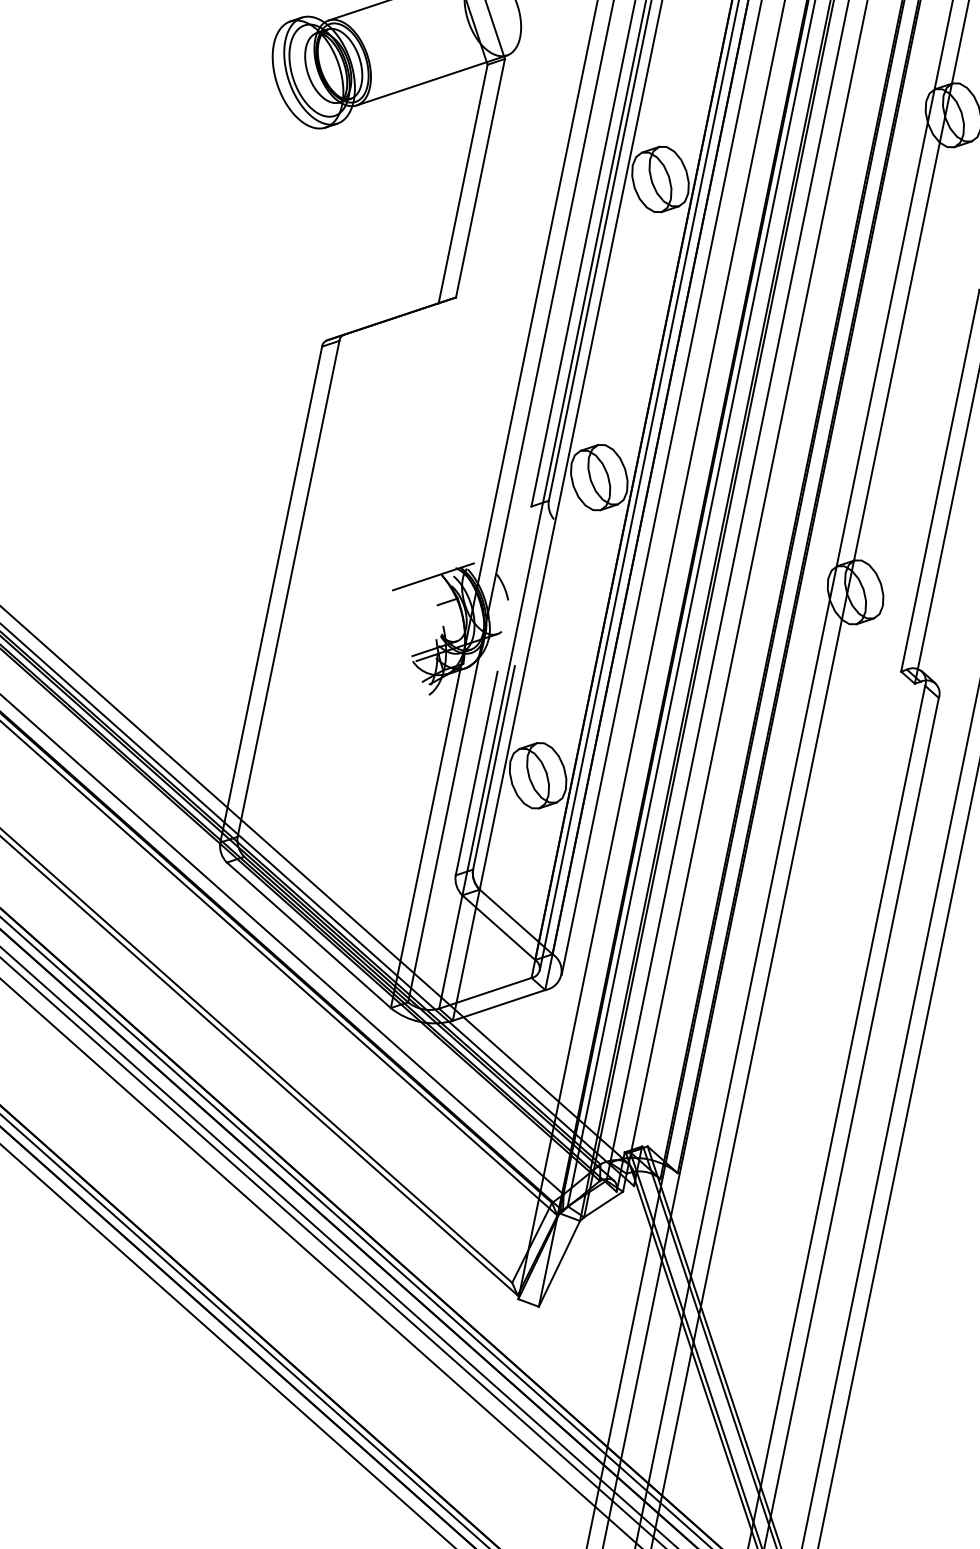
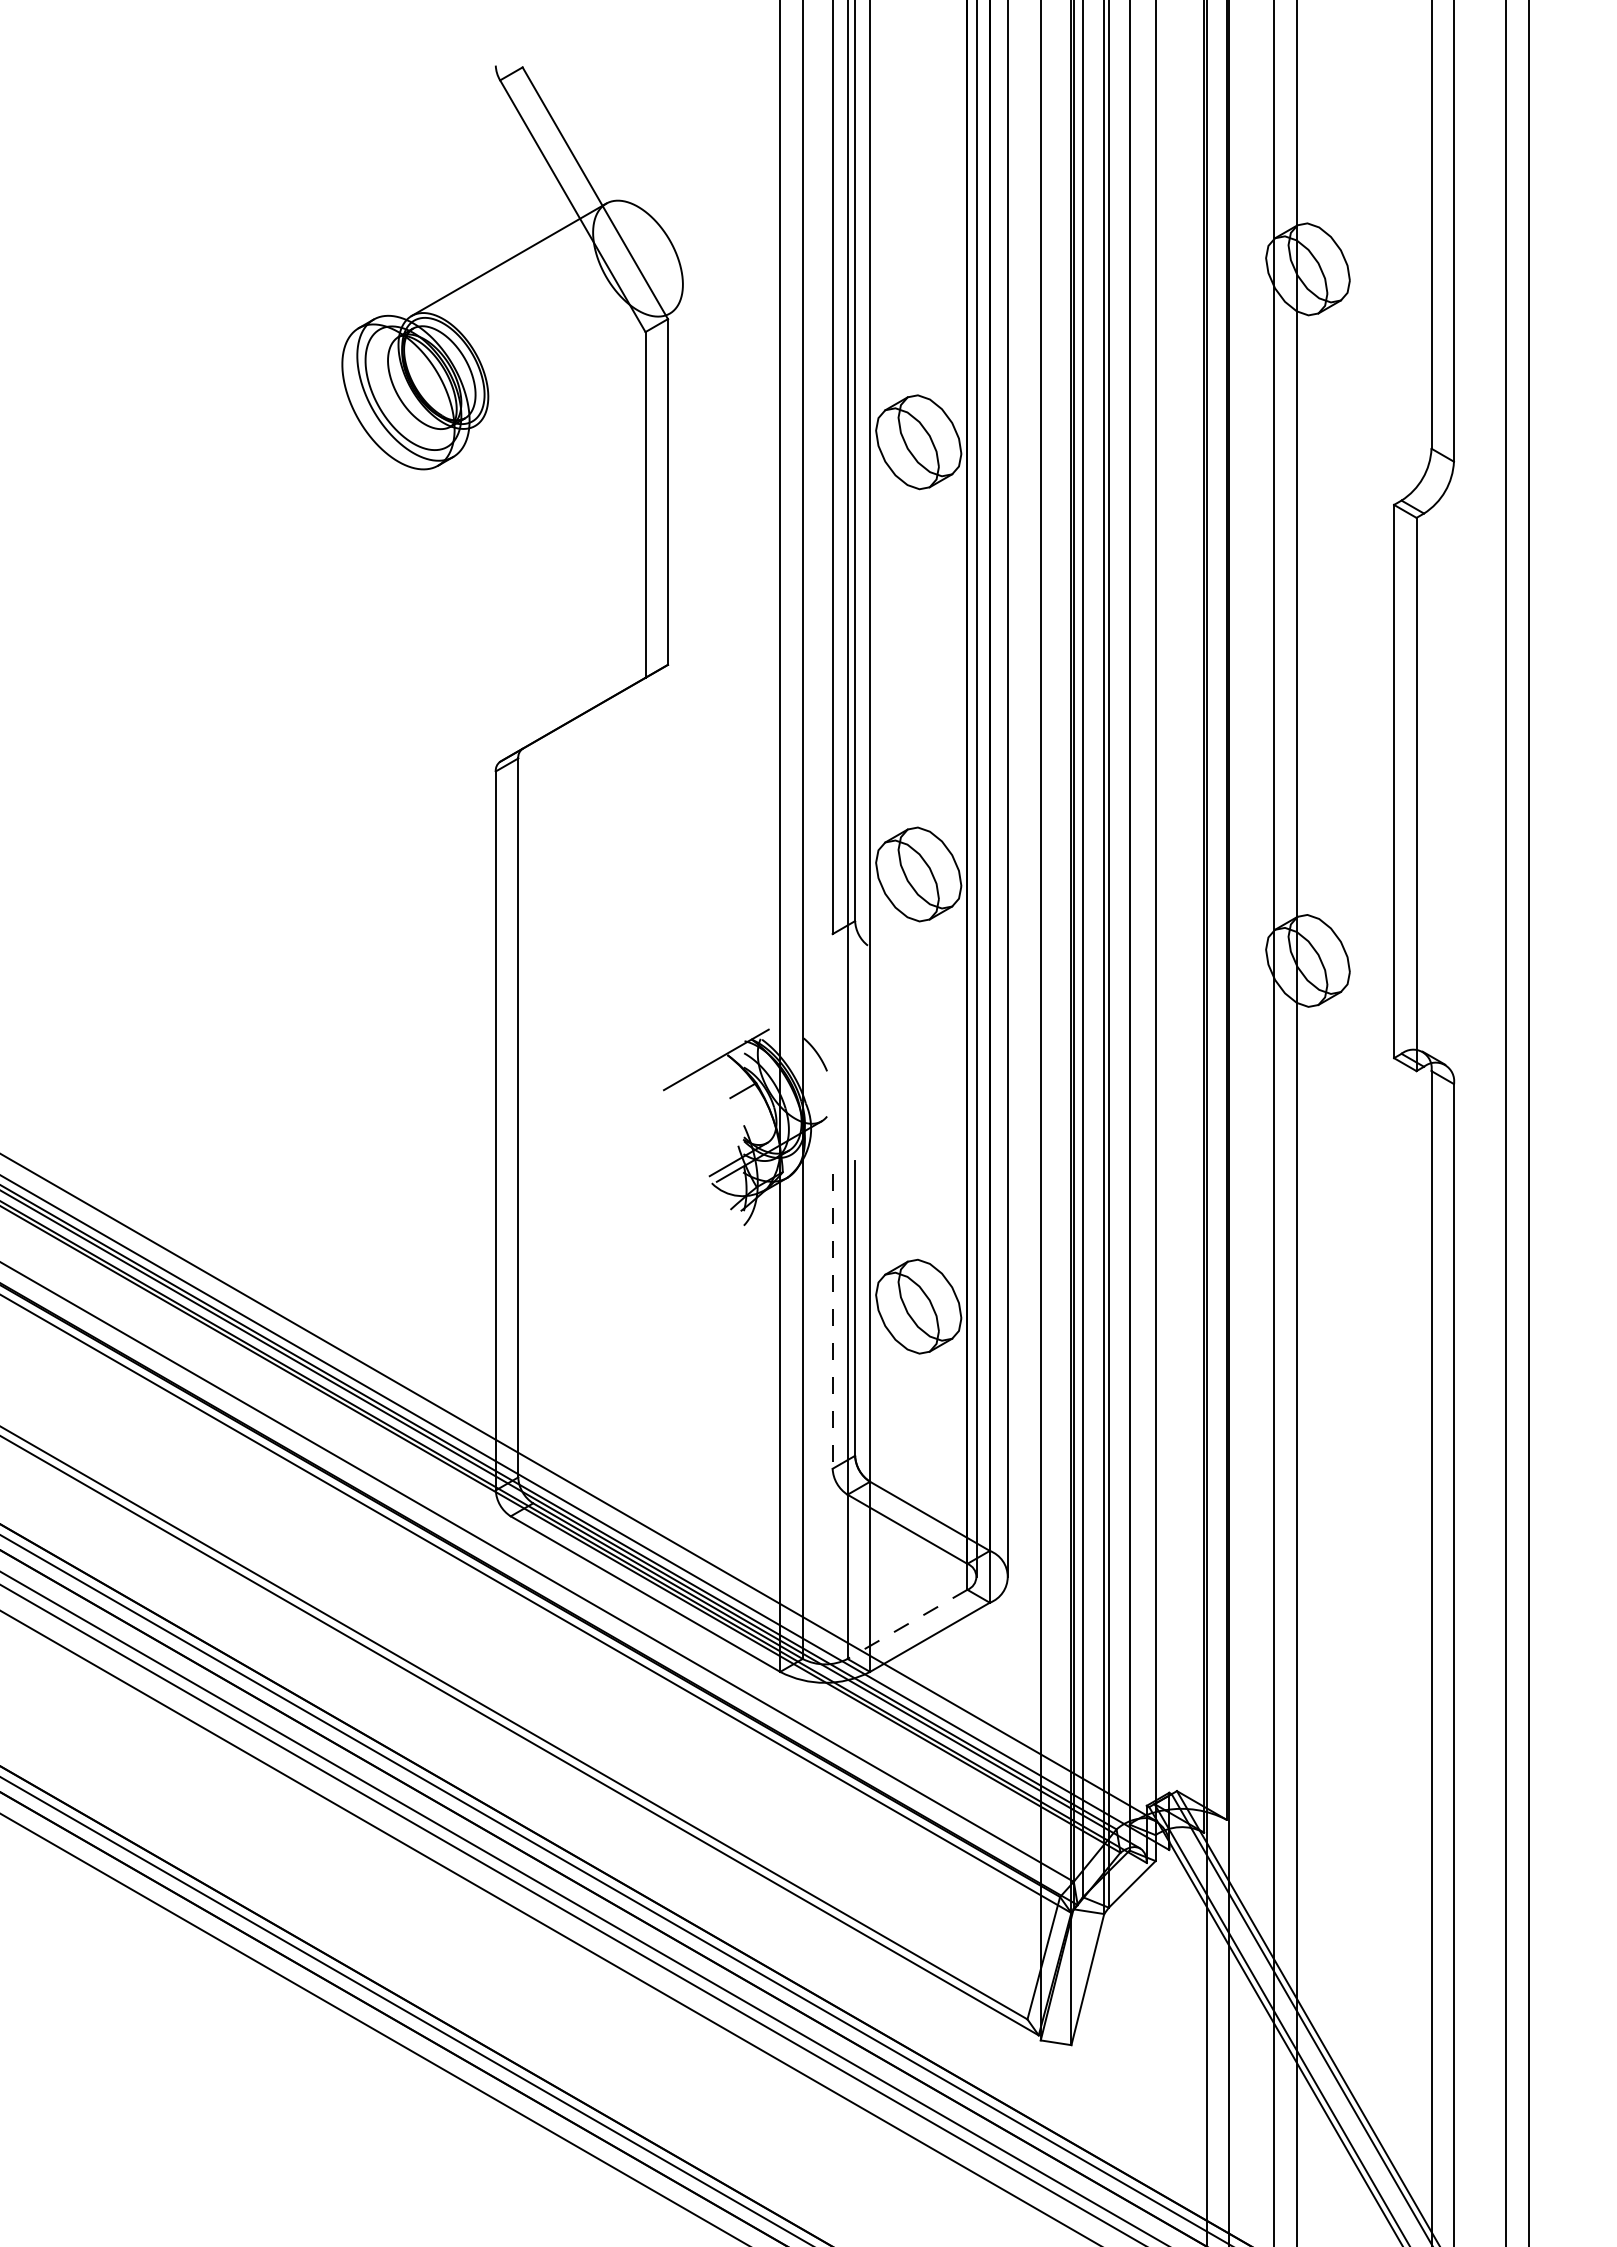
line: (431, 80) -> (572, 369), removed
line: (476, 773) -> (832, 1321), solid -> dashed
line: (485, 993) -> (907, 1624), solid -> dashed

